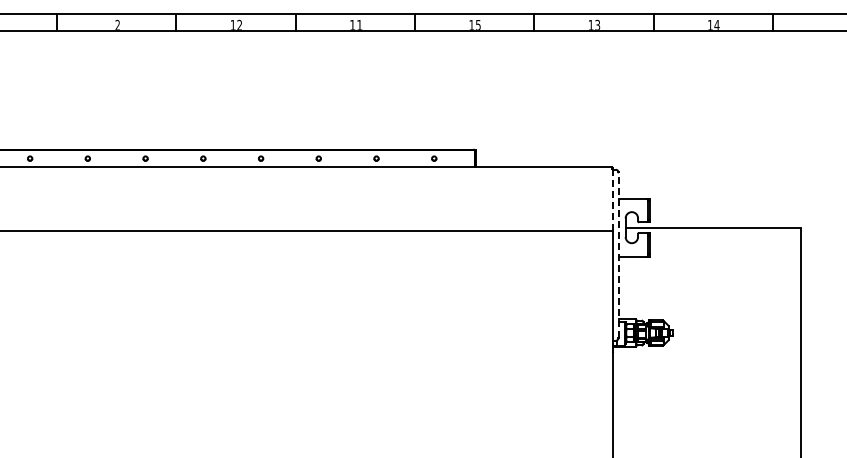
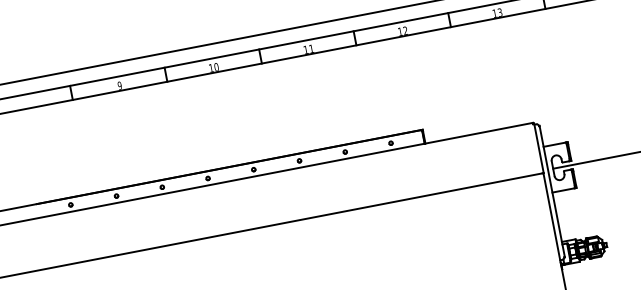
text: (117, 24) -> (119, 85), 2 -> 9
text: (239, 24) -> (216, 66), 12 -> 10
text: (478, 24) -> (405, 30), 15 -> 12
line: (613, 200) -> (539, 149), dashed -> solid
line: (619, 255) -> (552, 191), dashed -> solid

